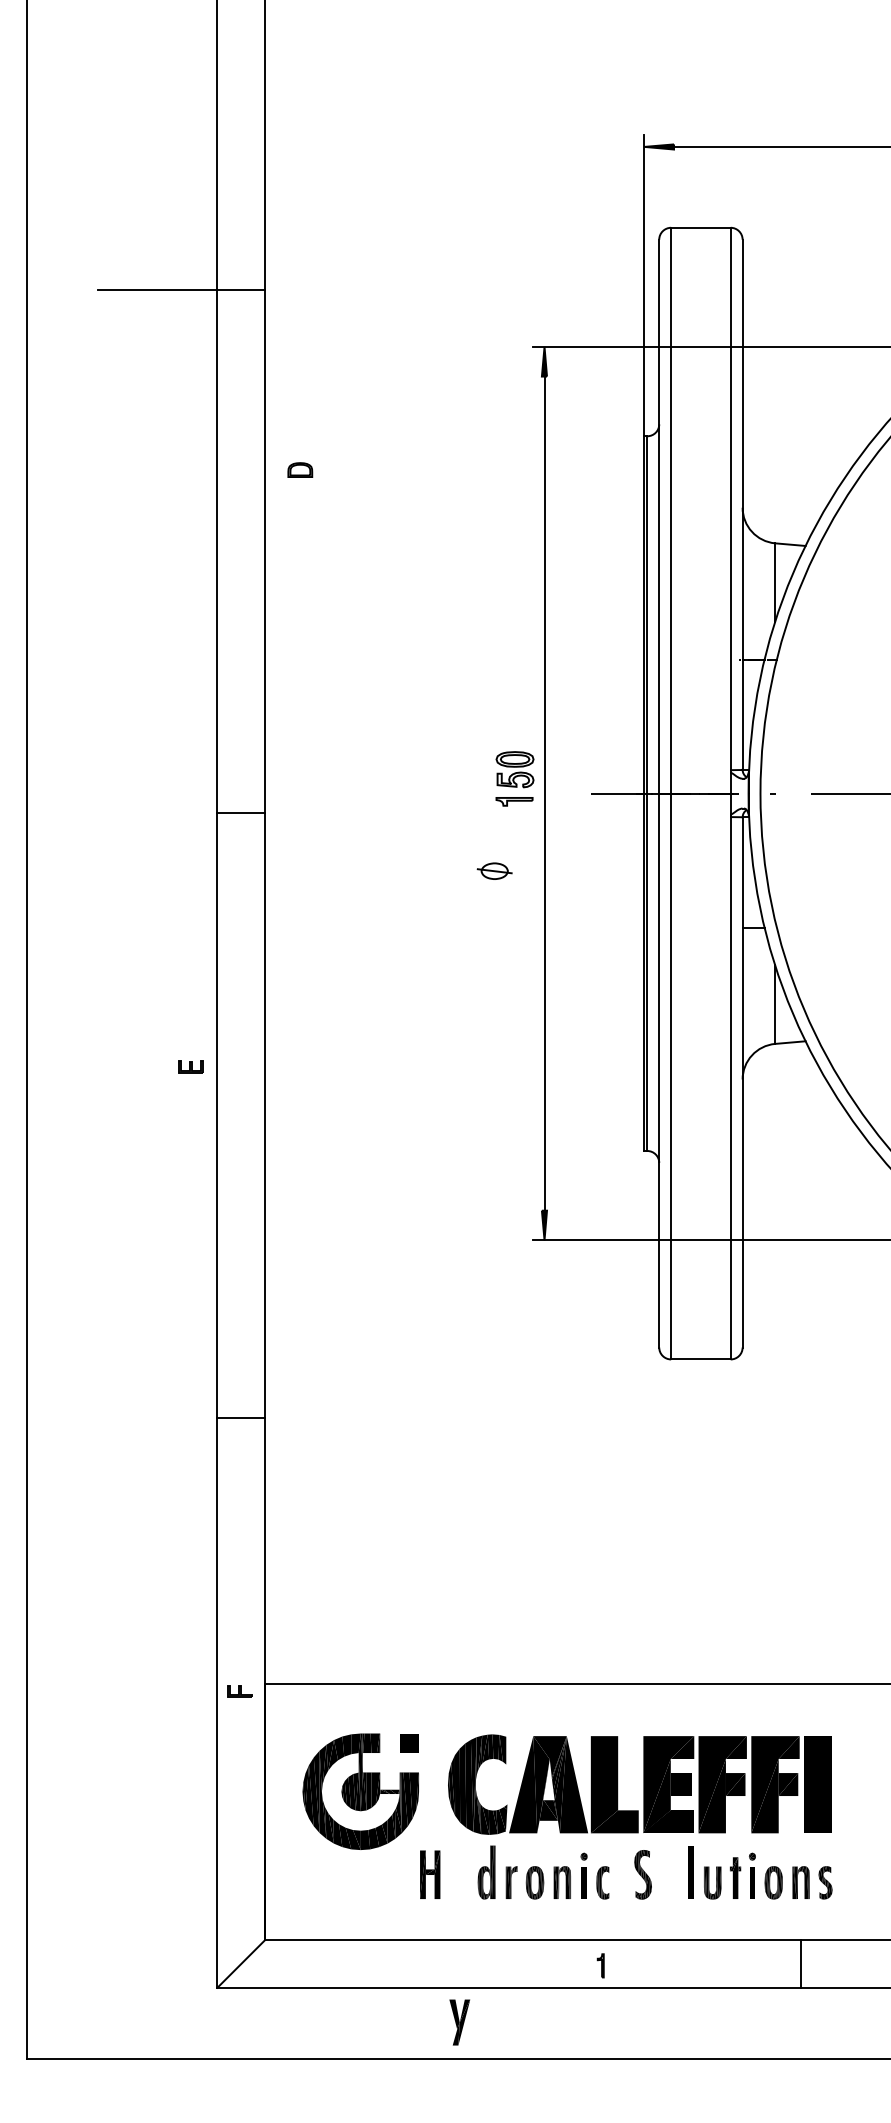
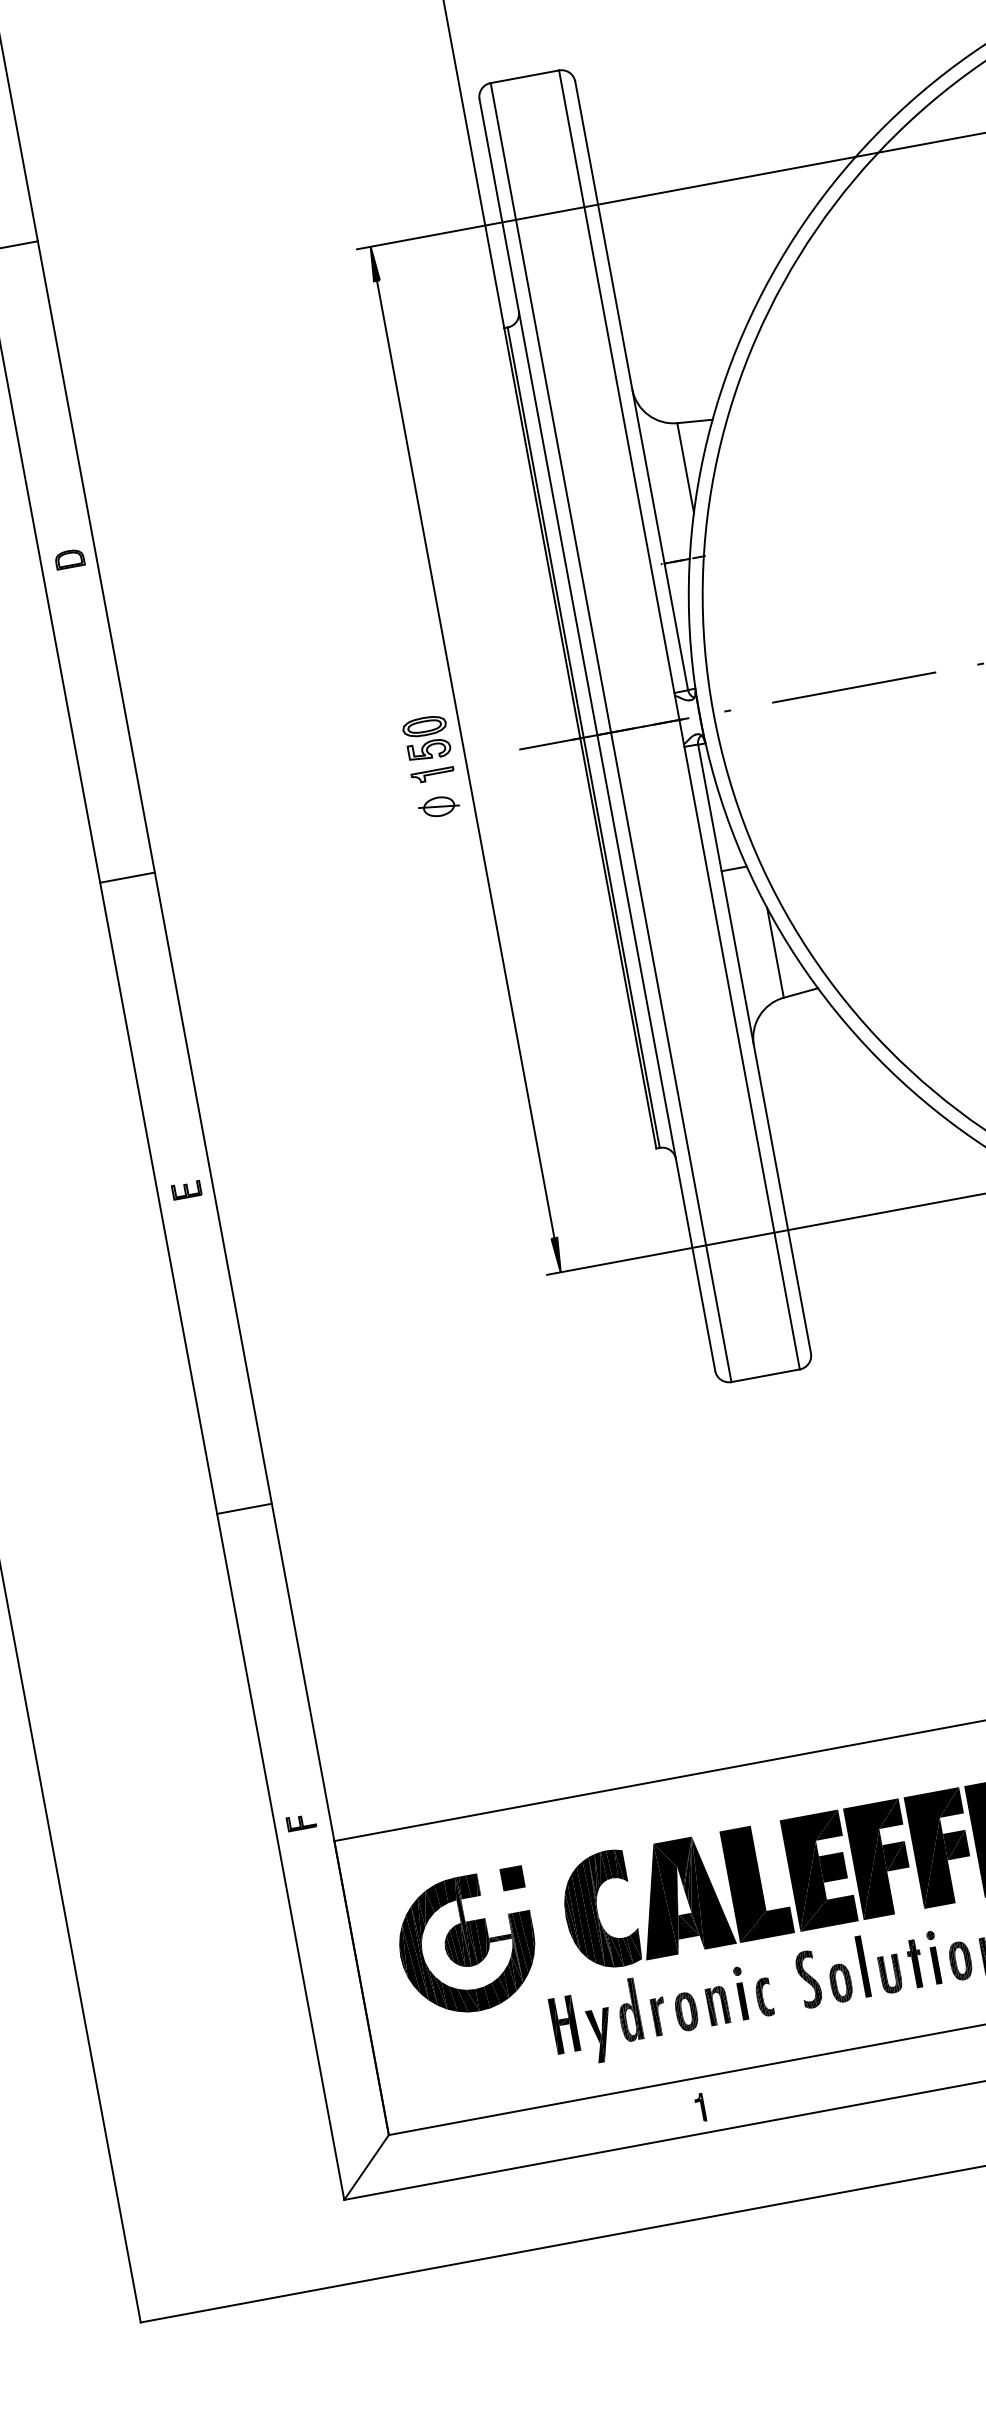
part: (300, 469) -> (69, 558), moved
line: (241, 813) -> (127, 877), moved
part: (494, 870) -> (438, 805), moved
part: (190, 1066) -> (185, 1190), moved
line: (241, 1418) -> (244, 1509), moved
part: (239, 1691) -> (300, 1822), moved
part: (669, 1882) -> (840, 1982), added
part: (600, 1965) -> (700, 2107), moved
part: (459, 2022) -> (601, 2035), moved

